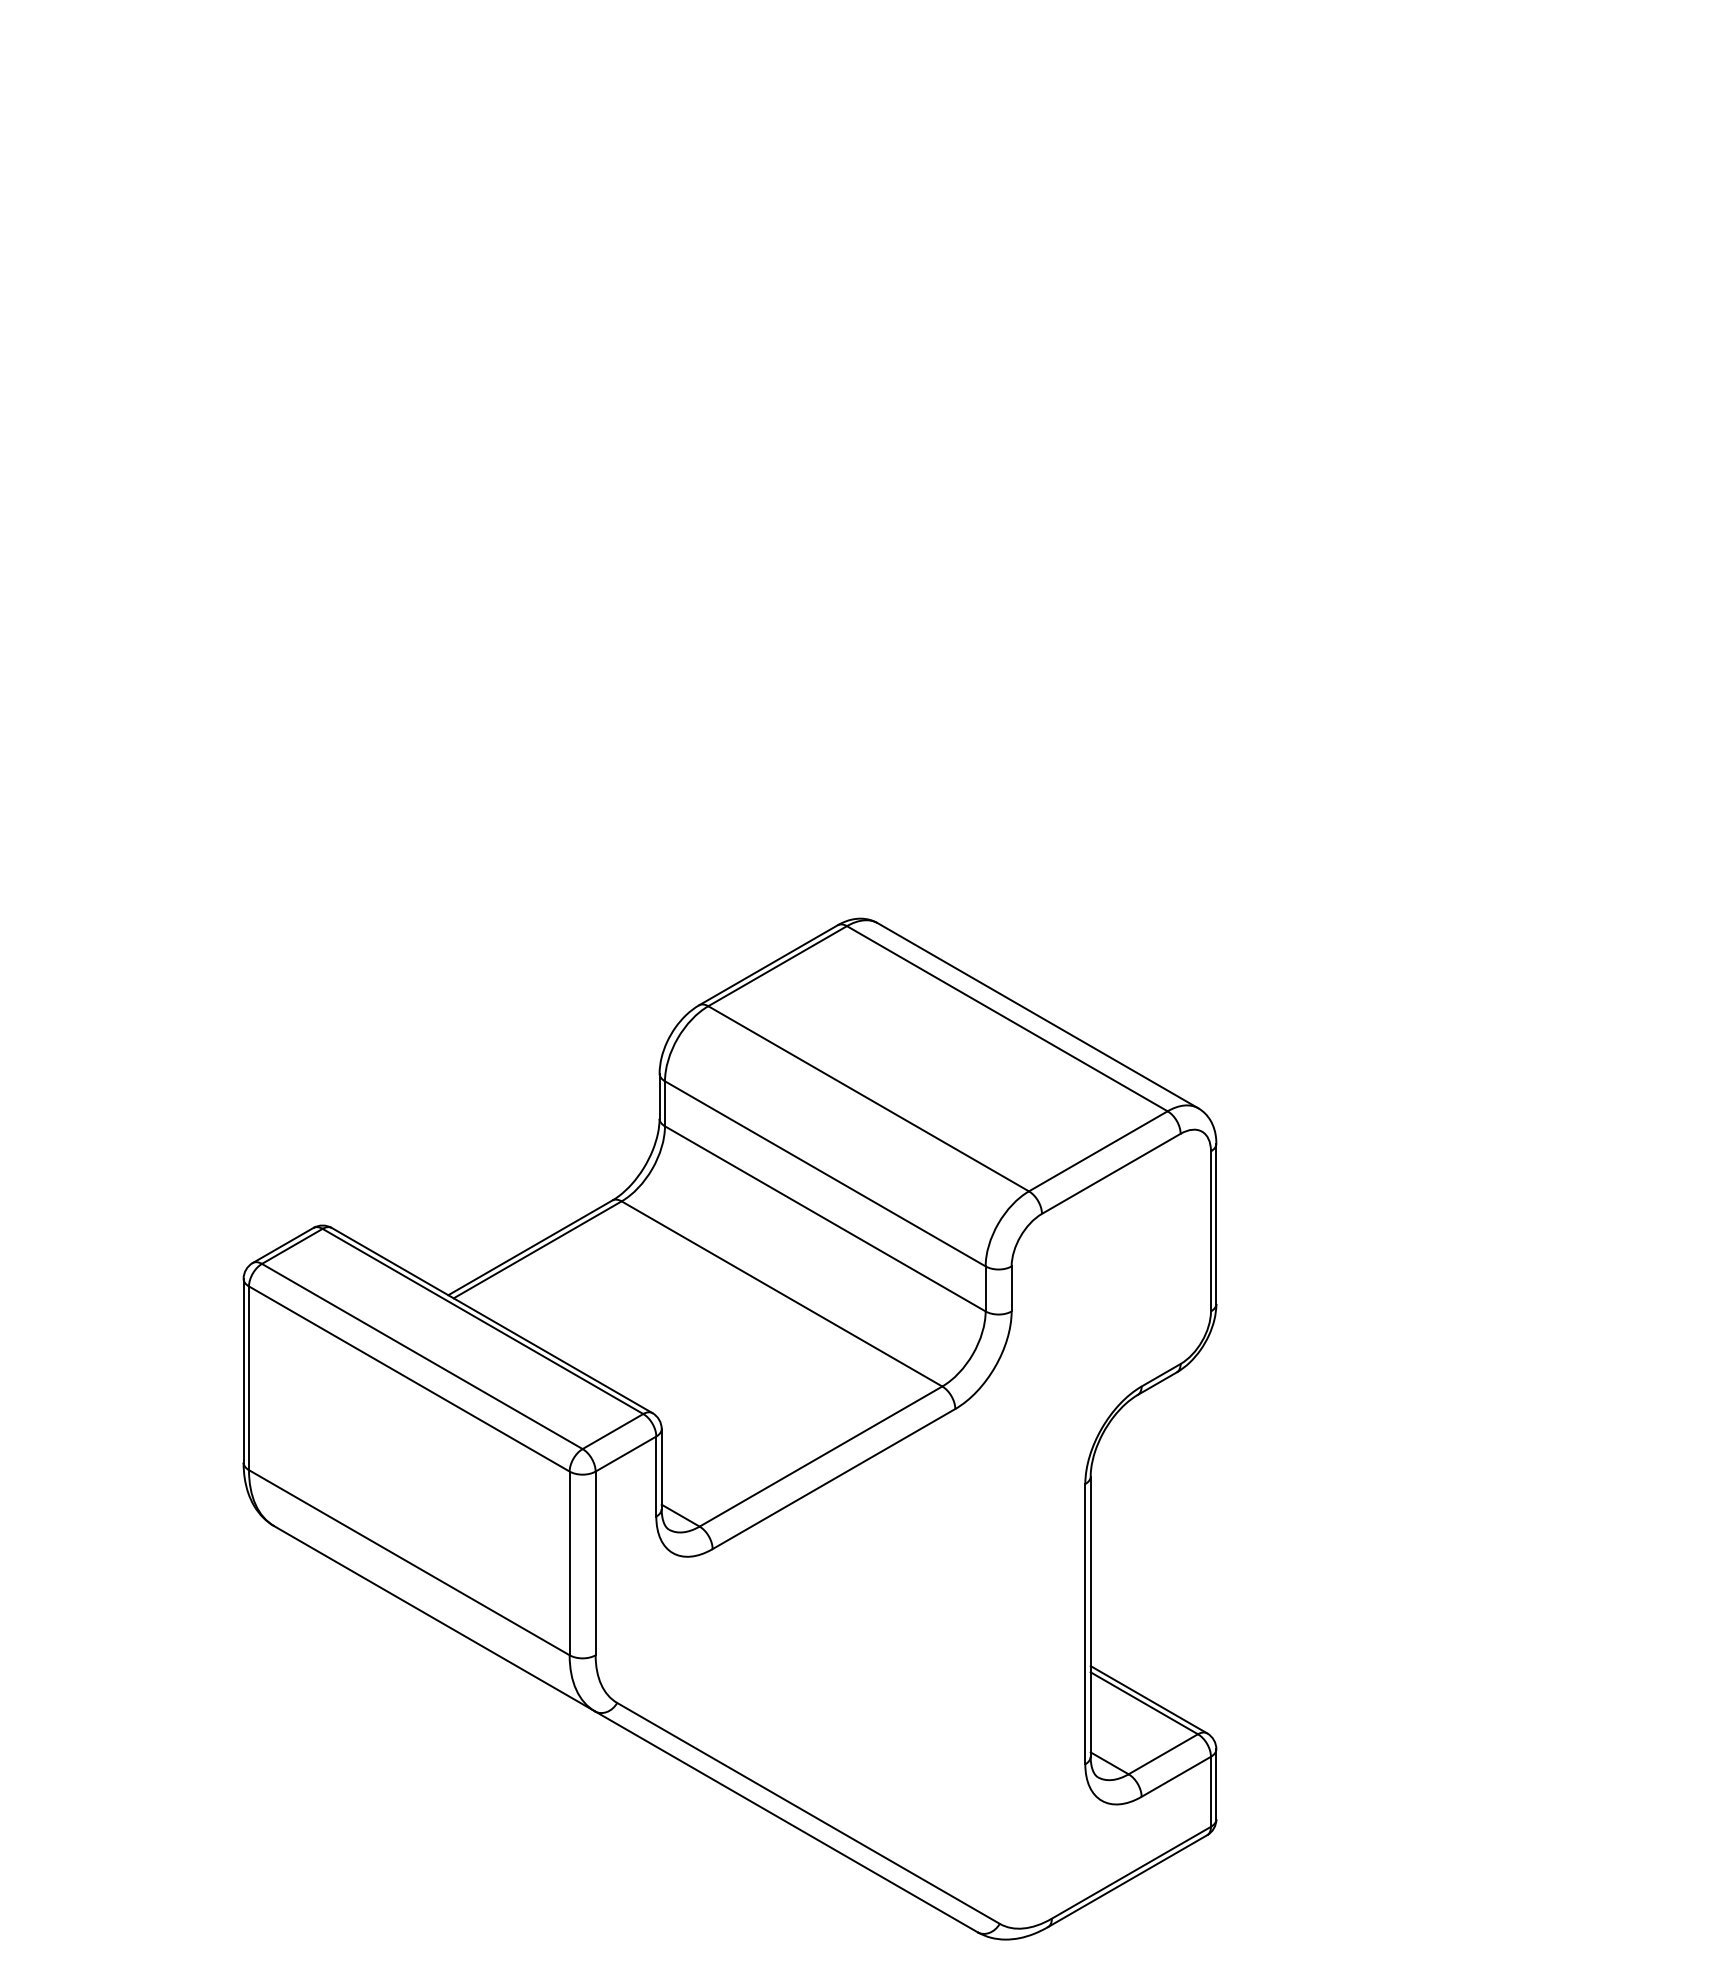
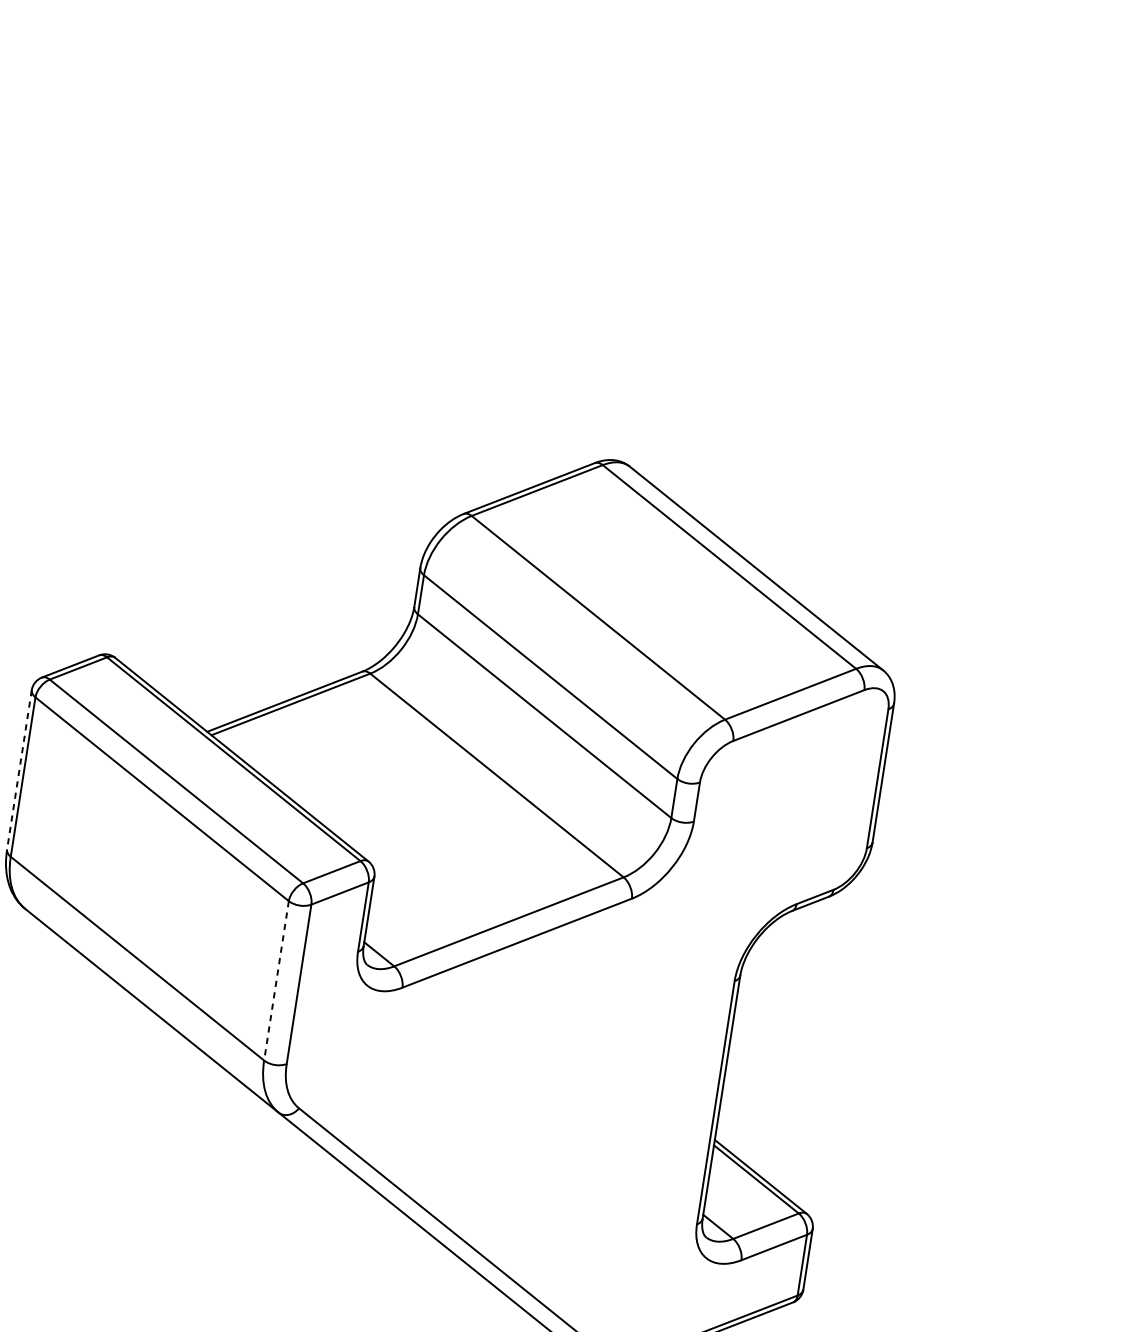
line: (243, 1370) -> (19, 769), solid -> dashed
line: (569, 1563) -> (276, 980), solid -> dashed

